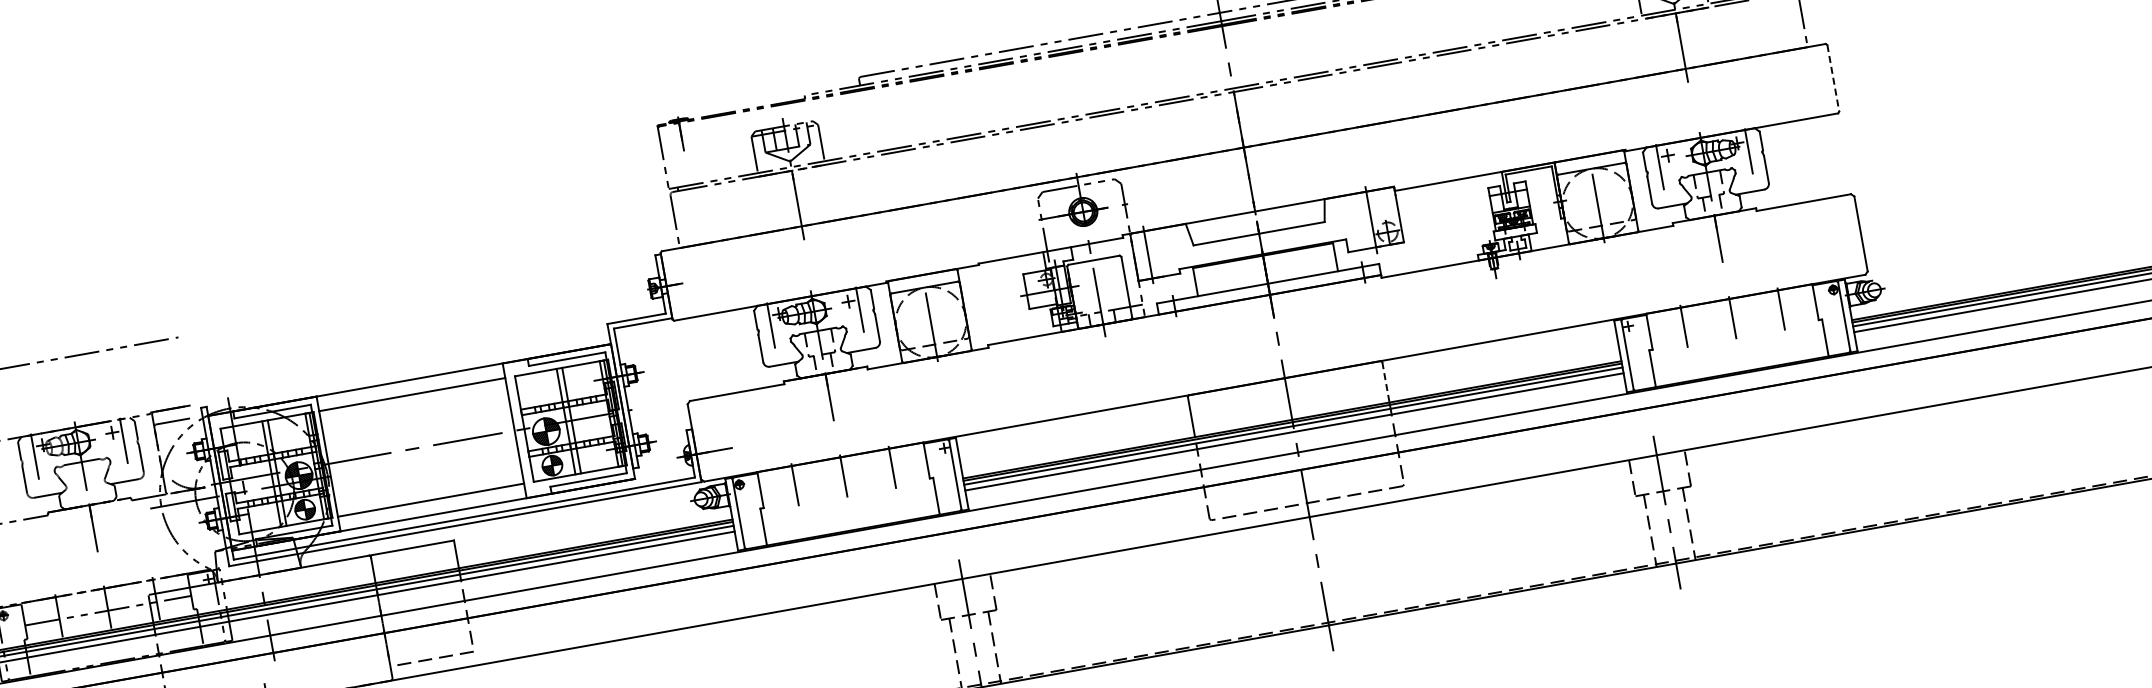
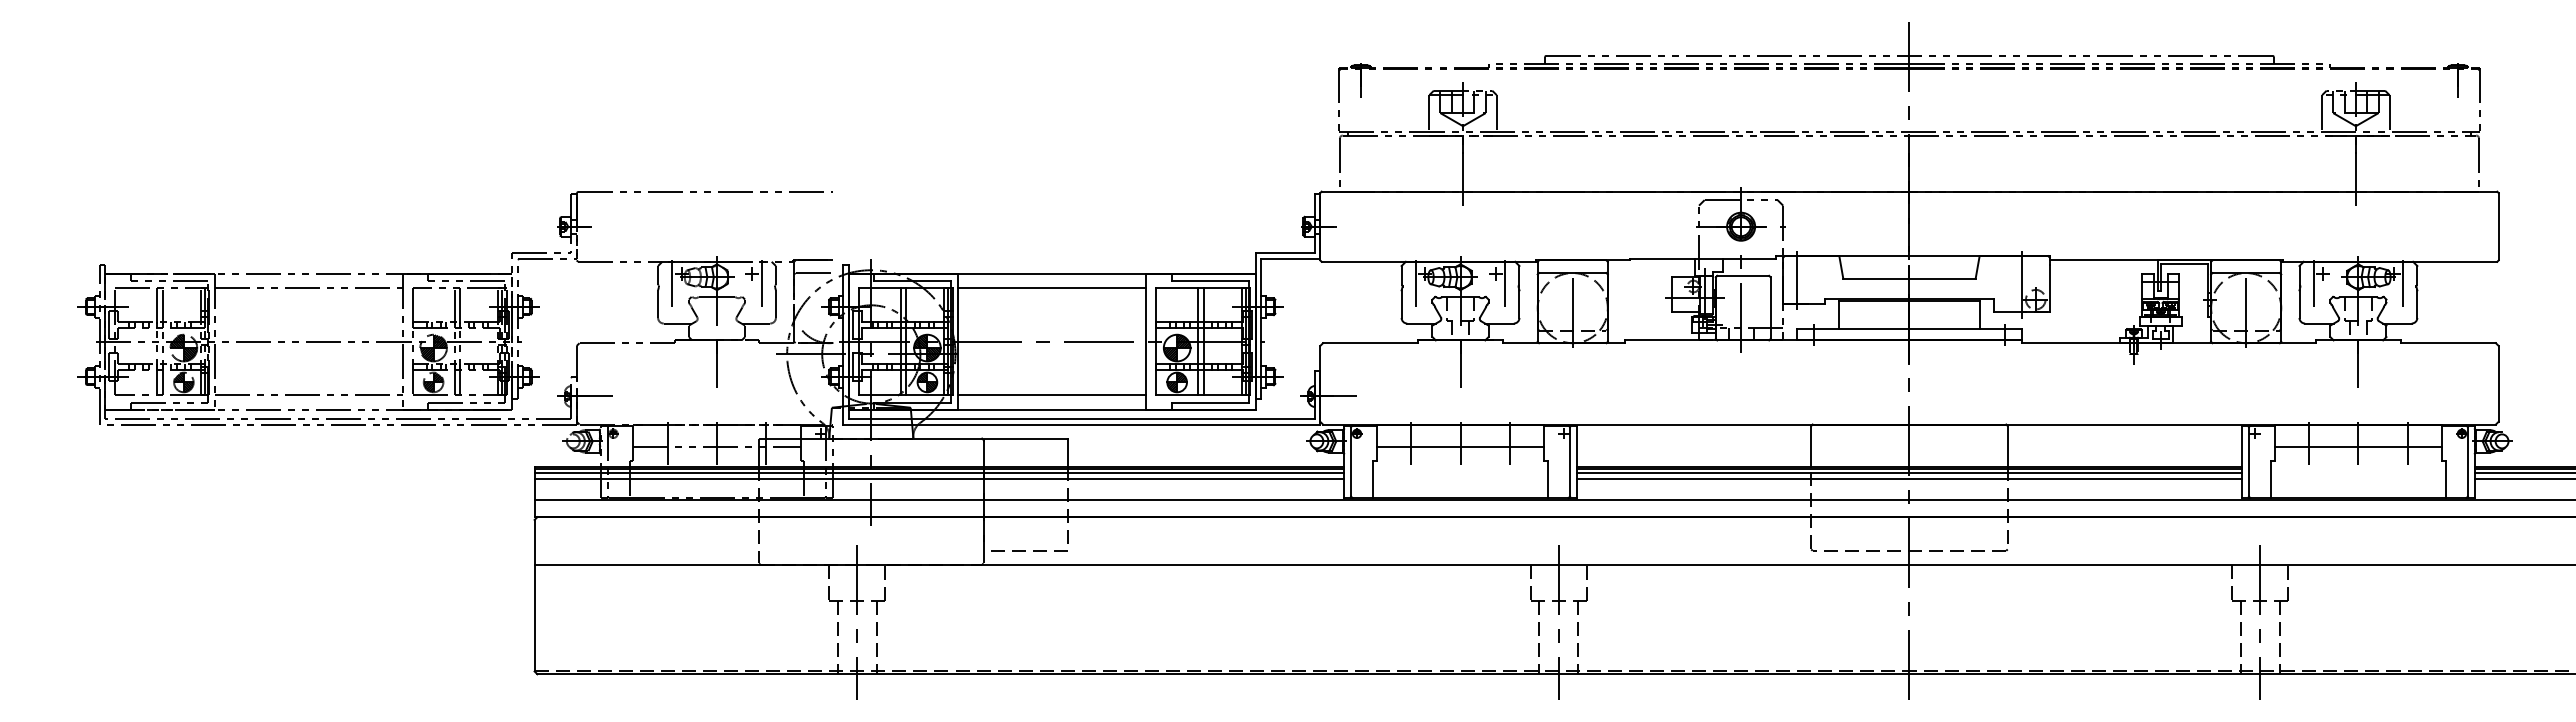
line: (1833, 78) -> (2498, 226), dashed -> solid
line: (1733, 321) -> (2358, 447), added
line: (1385, 382) -> (2007, 446), dashed -> solid
line: (844, 480) -> (1460, 447), added

